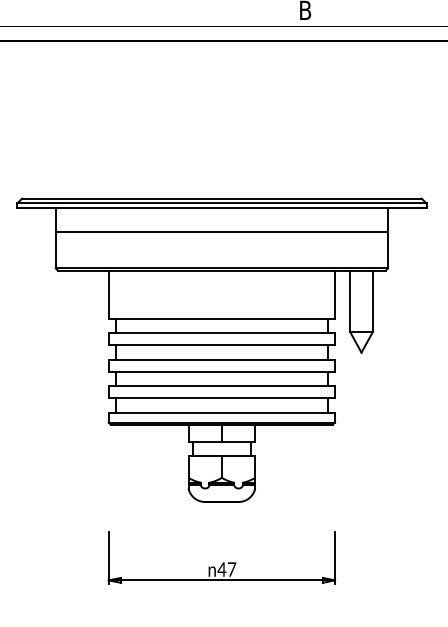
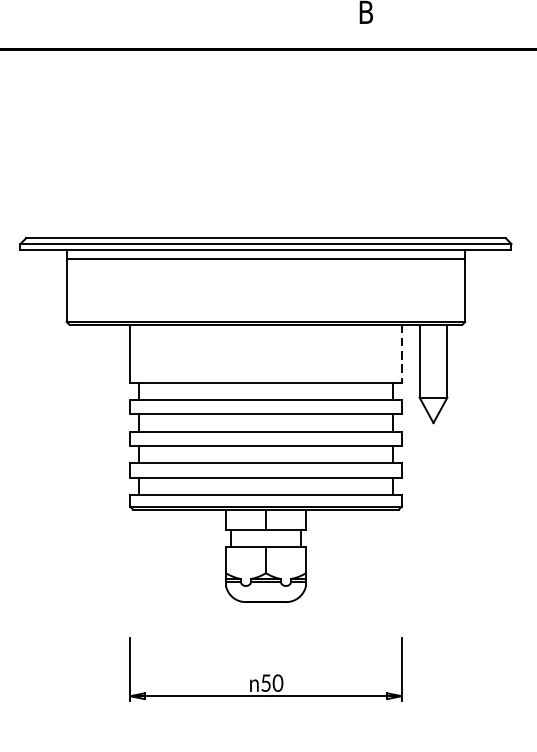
line: (221, 232) -> (265, 259), moved
line: (335, 295) -> (402, 354), solid -> dashed
text: (226, 569) -> (271, 683), 47 -> 50

